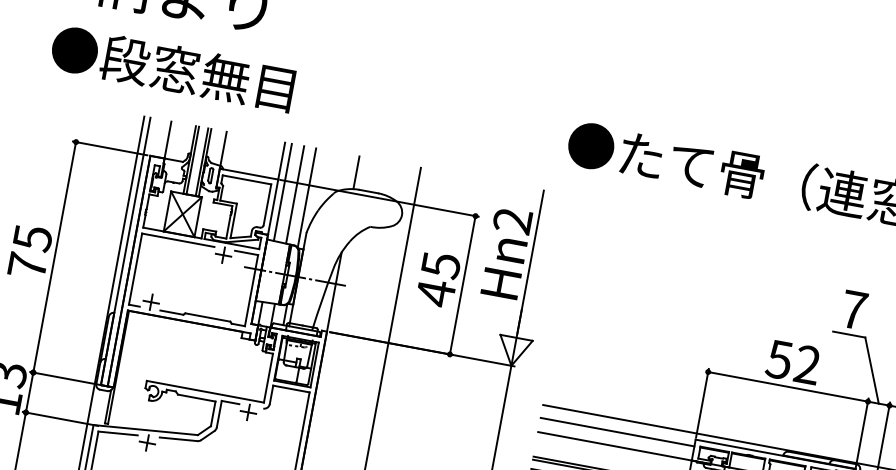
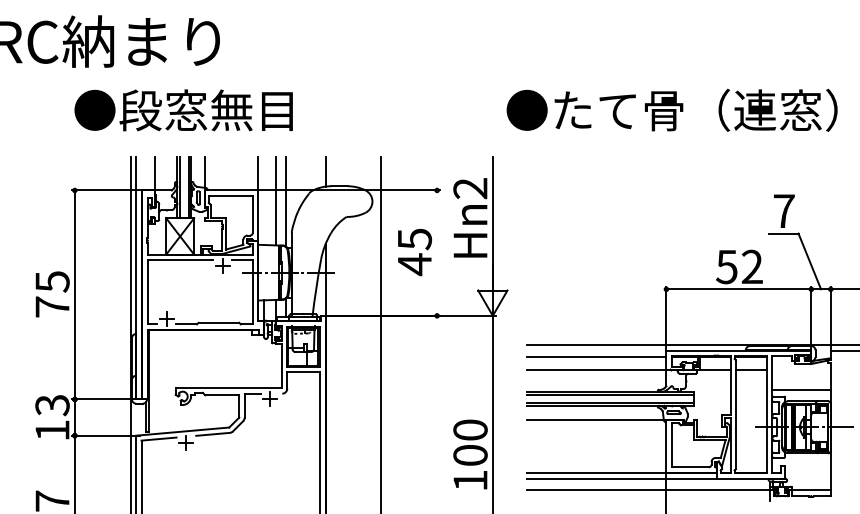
text: (172, 68) -> (183, 110), moved
line: (283, 191) -> (264, 200), removed
line: (463, 284) -> (437, 252), removed

